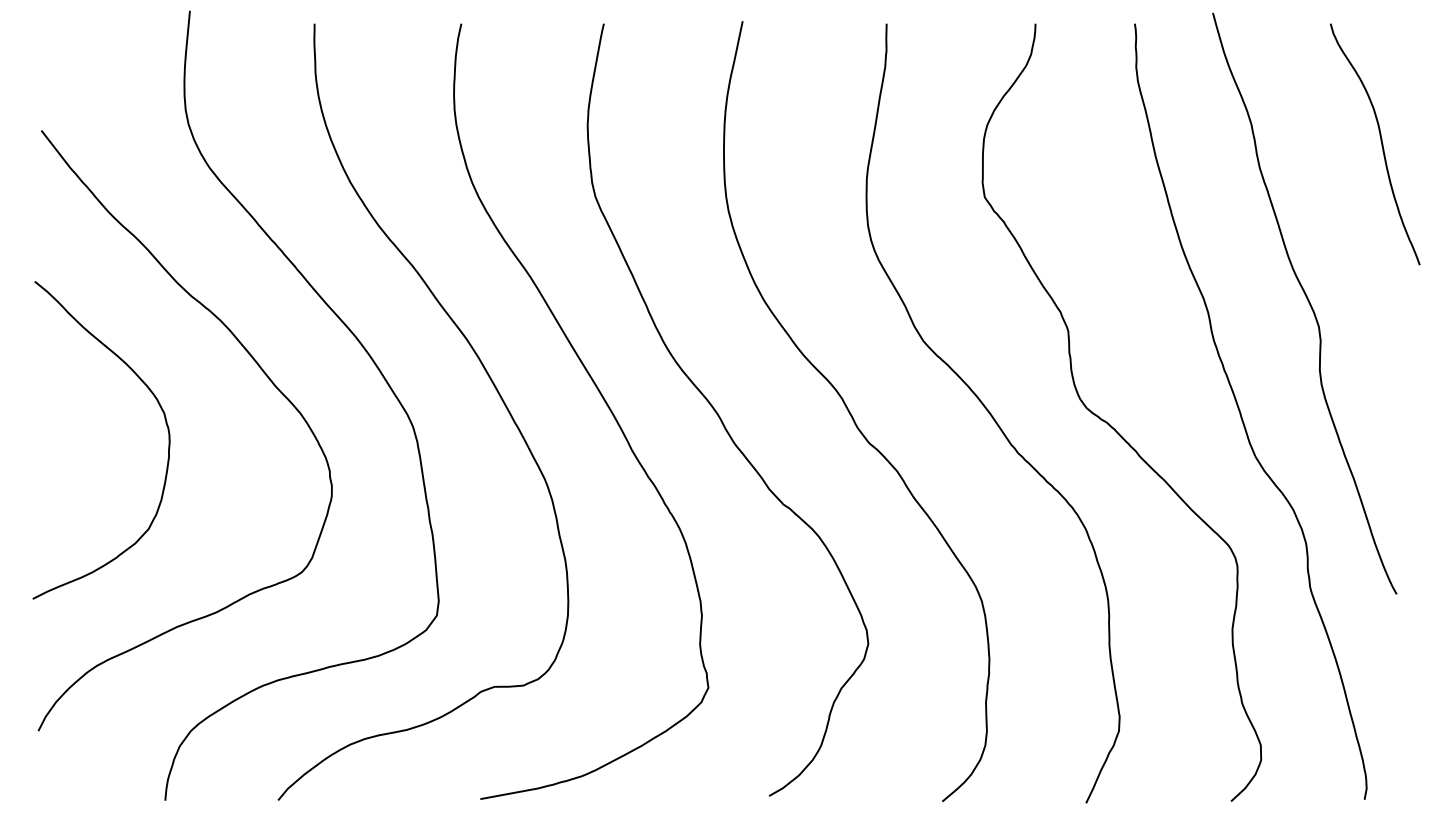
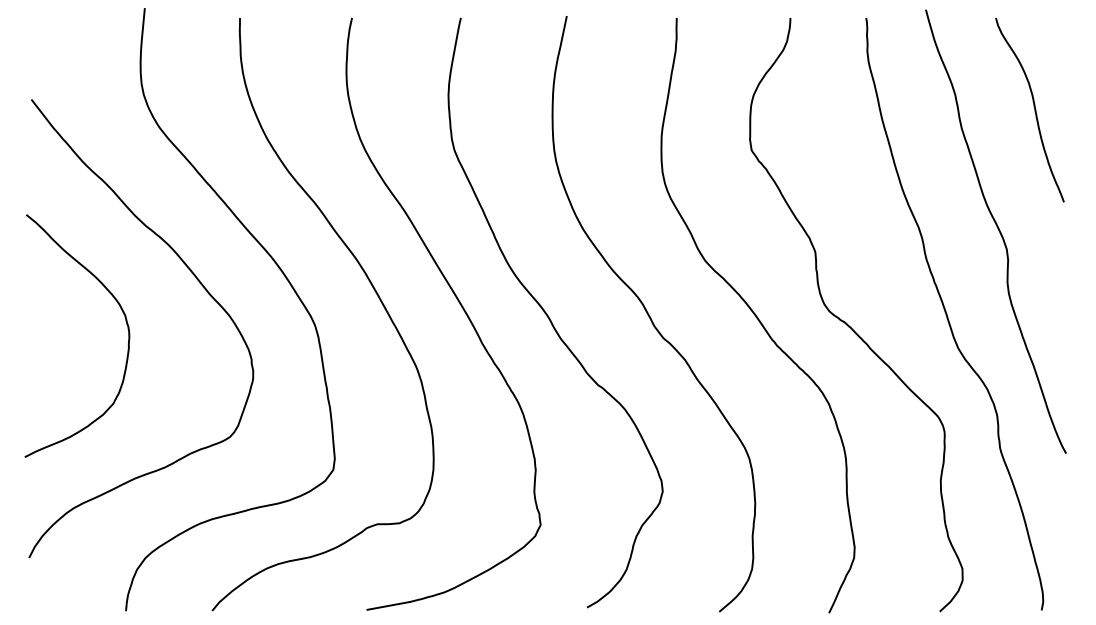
curve: (1380, 141) -> (1033, 107), moved

